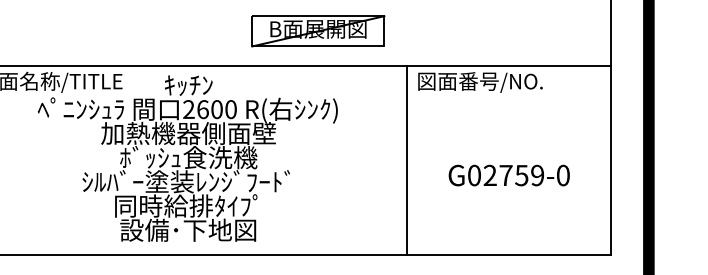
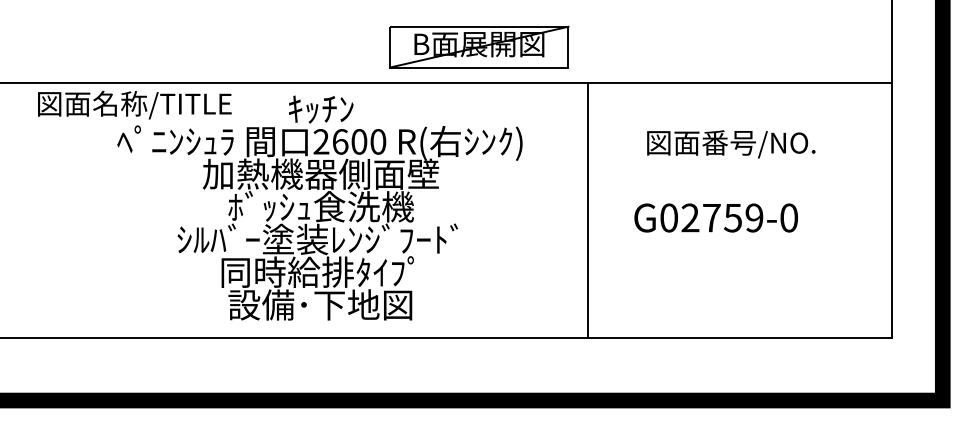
part: (318, 30) -> (479, 46), moved
text: (480, 82) -> (731, 144), moved
line: (407, 160) -> (588, 210), moved
text: (508, 175) -> (715, 217), moved

